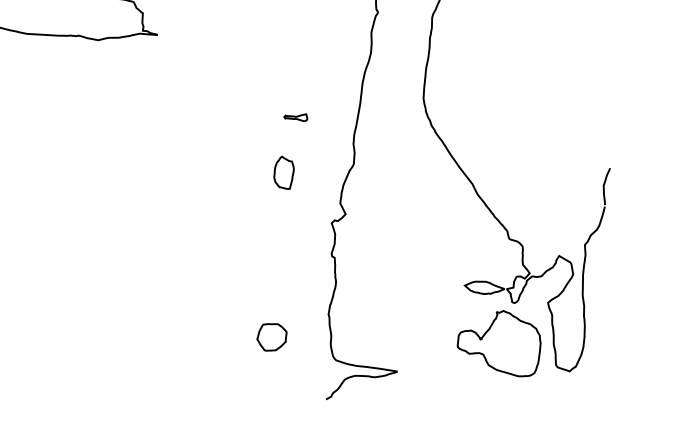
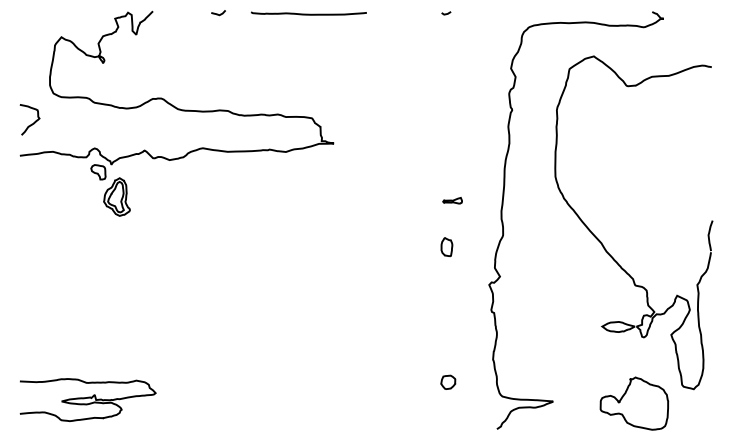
part: (283, 171) -> (446, 246), size x0.7
part: (270, 337) -> (447, 382), size x0.6
part: (499, 342) -> (634, 403), moved

